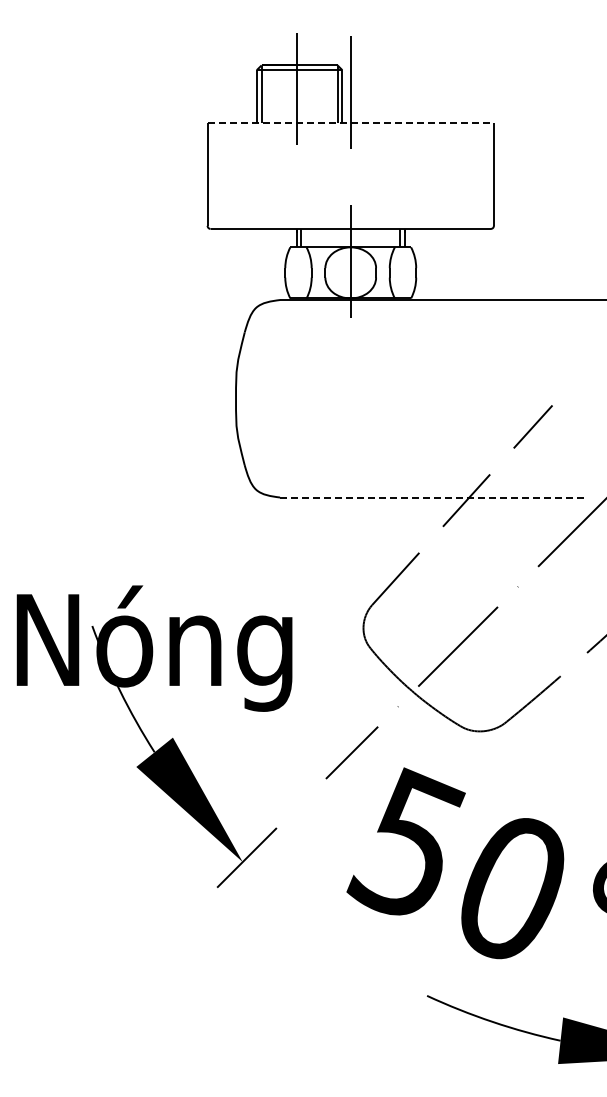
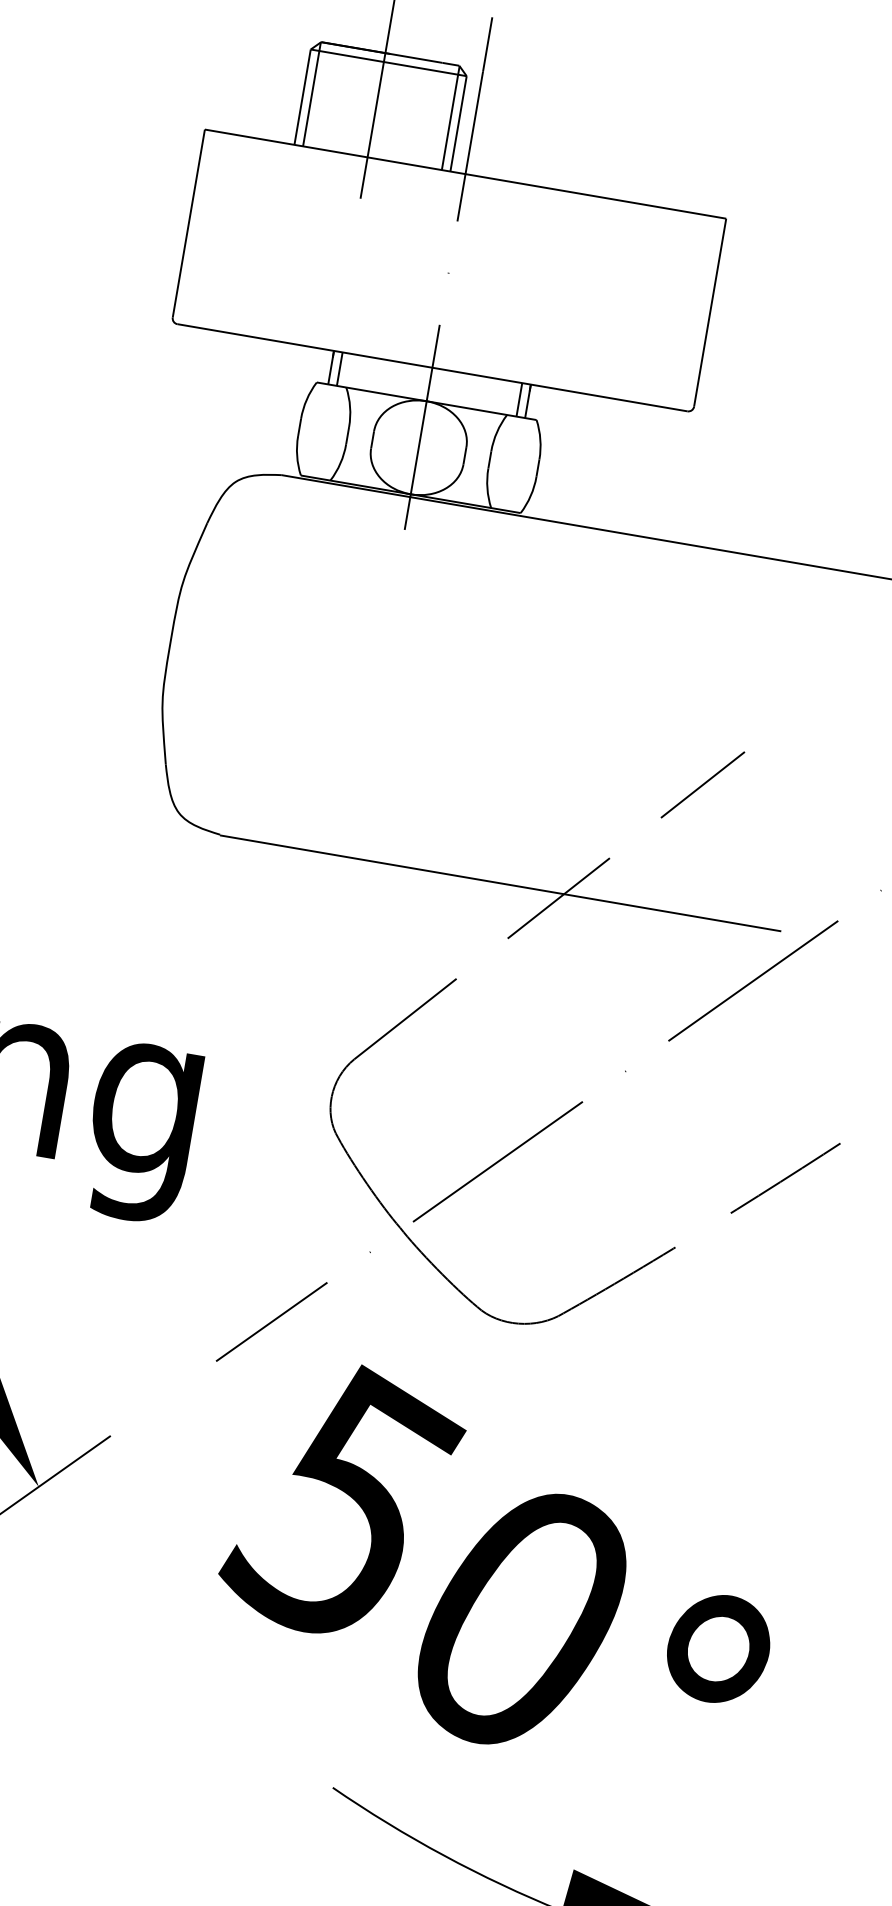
line: (351, 122) -> (466, 174), dashed -> solid
line: (434, 497) -> (501, 882), dashed -> solid

